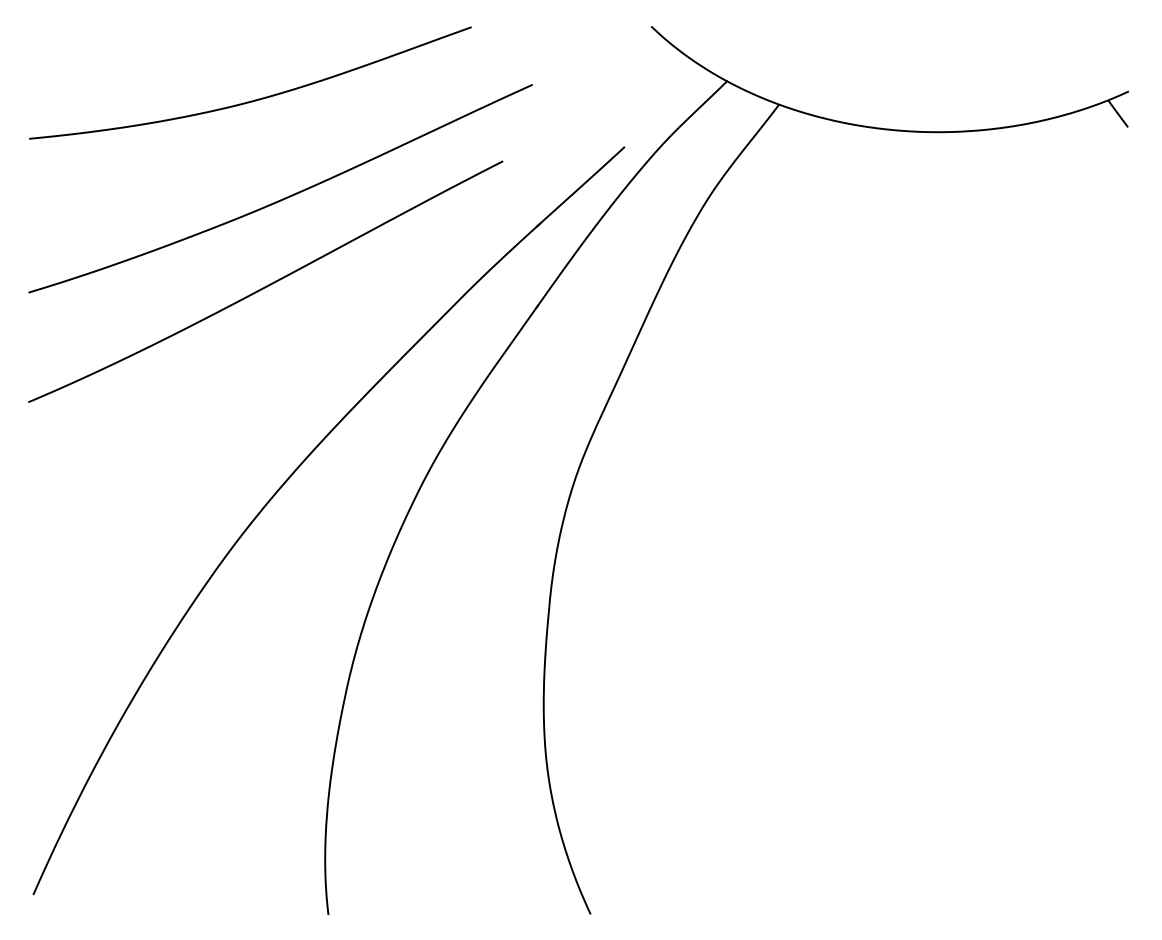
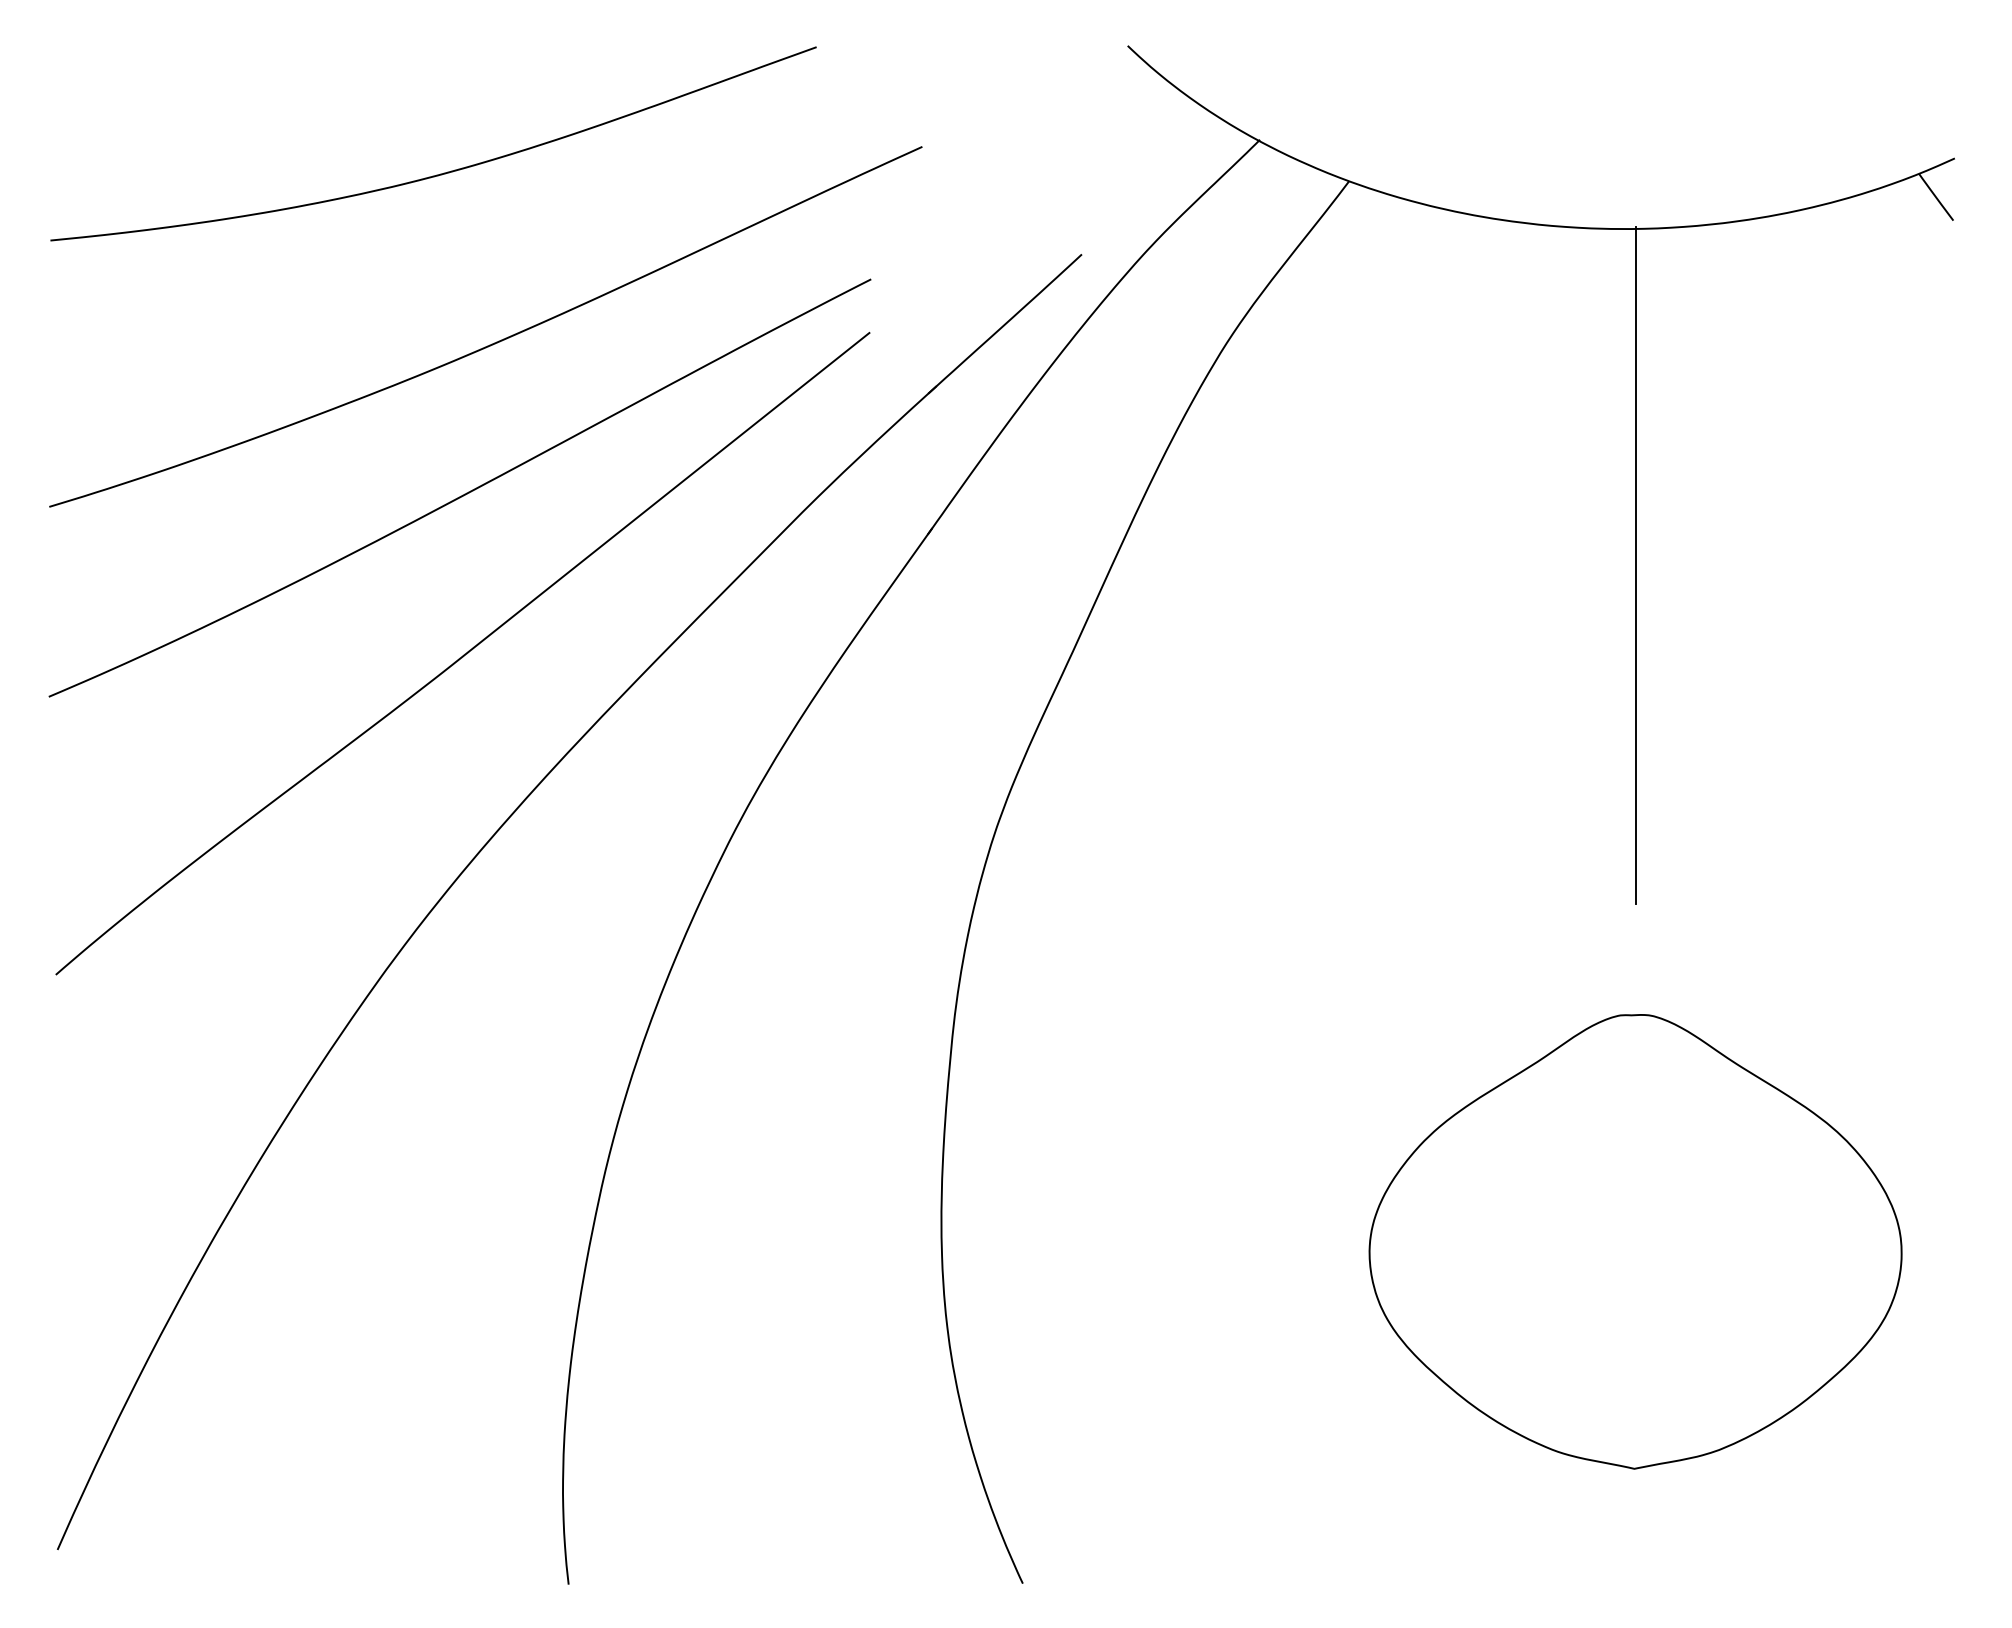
line: (944, 326) -> (1635, 565), added
curve: (267, 377) -> (463, 653), added
part: (944, 716) -> (1635, 1240), added

